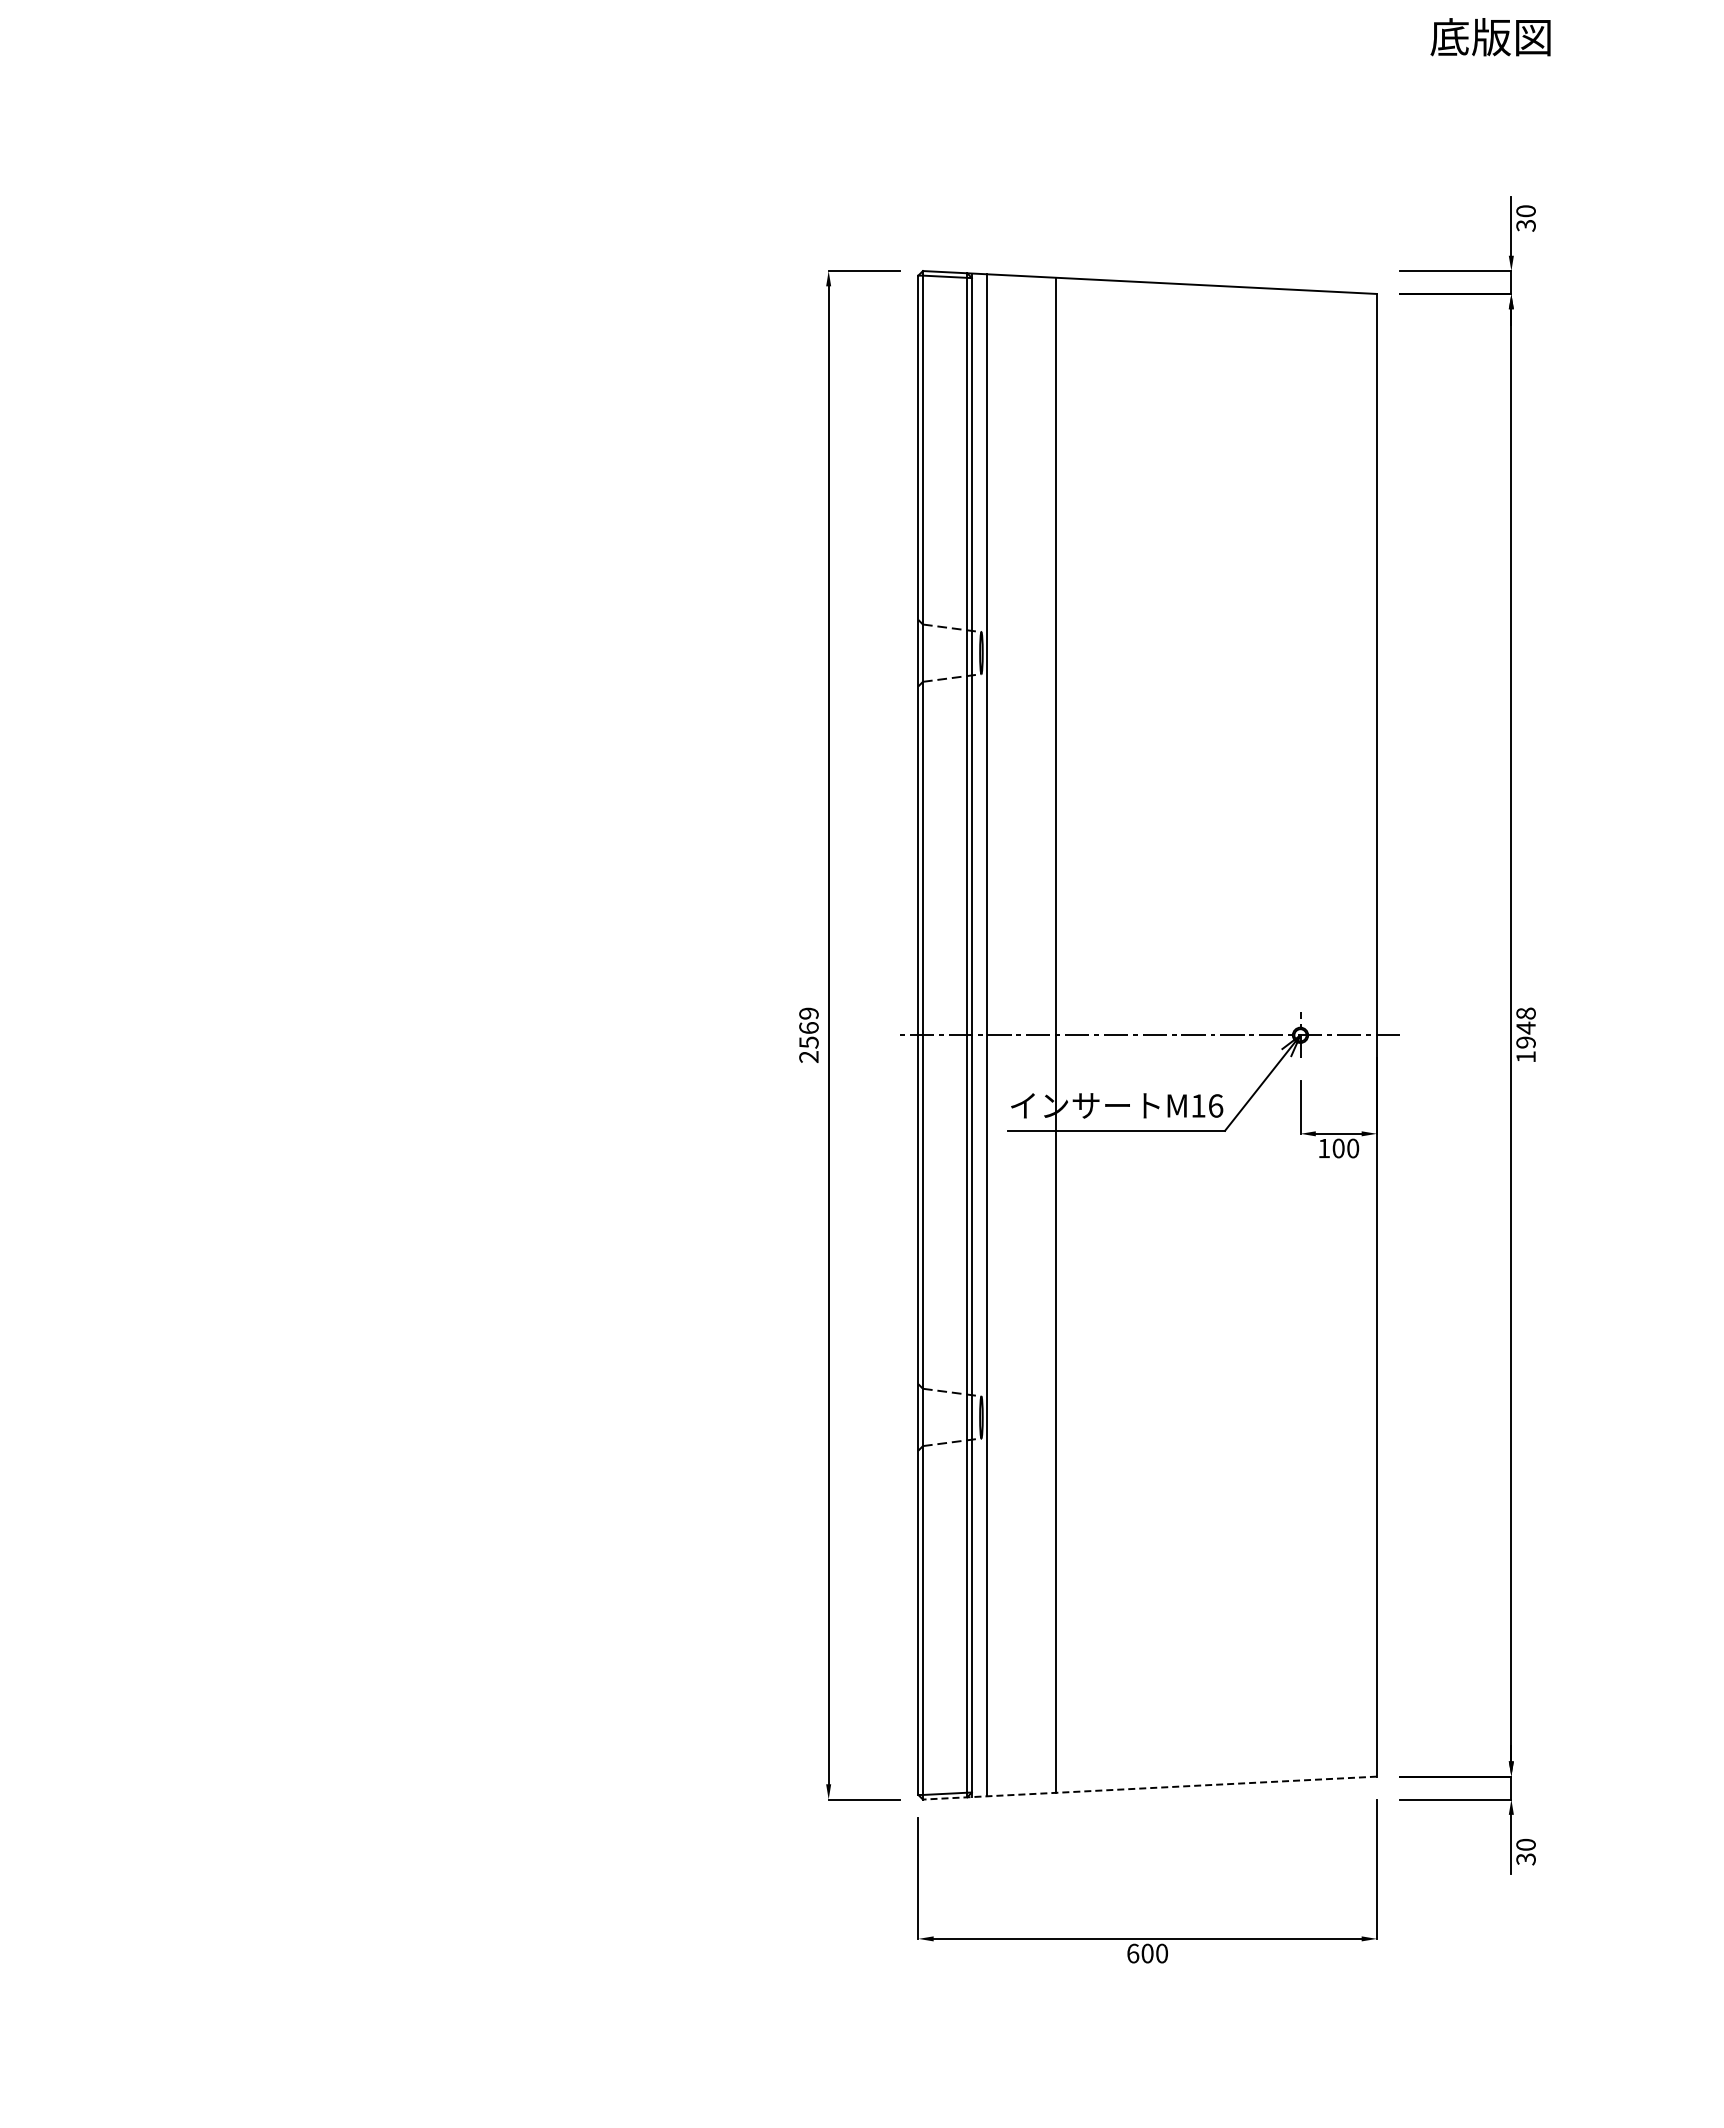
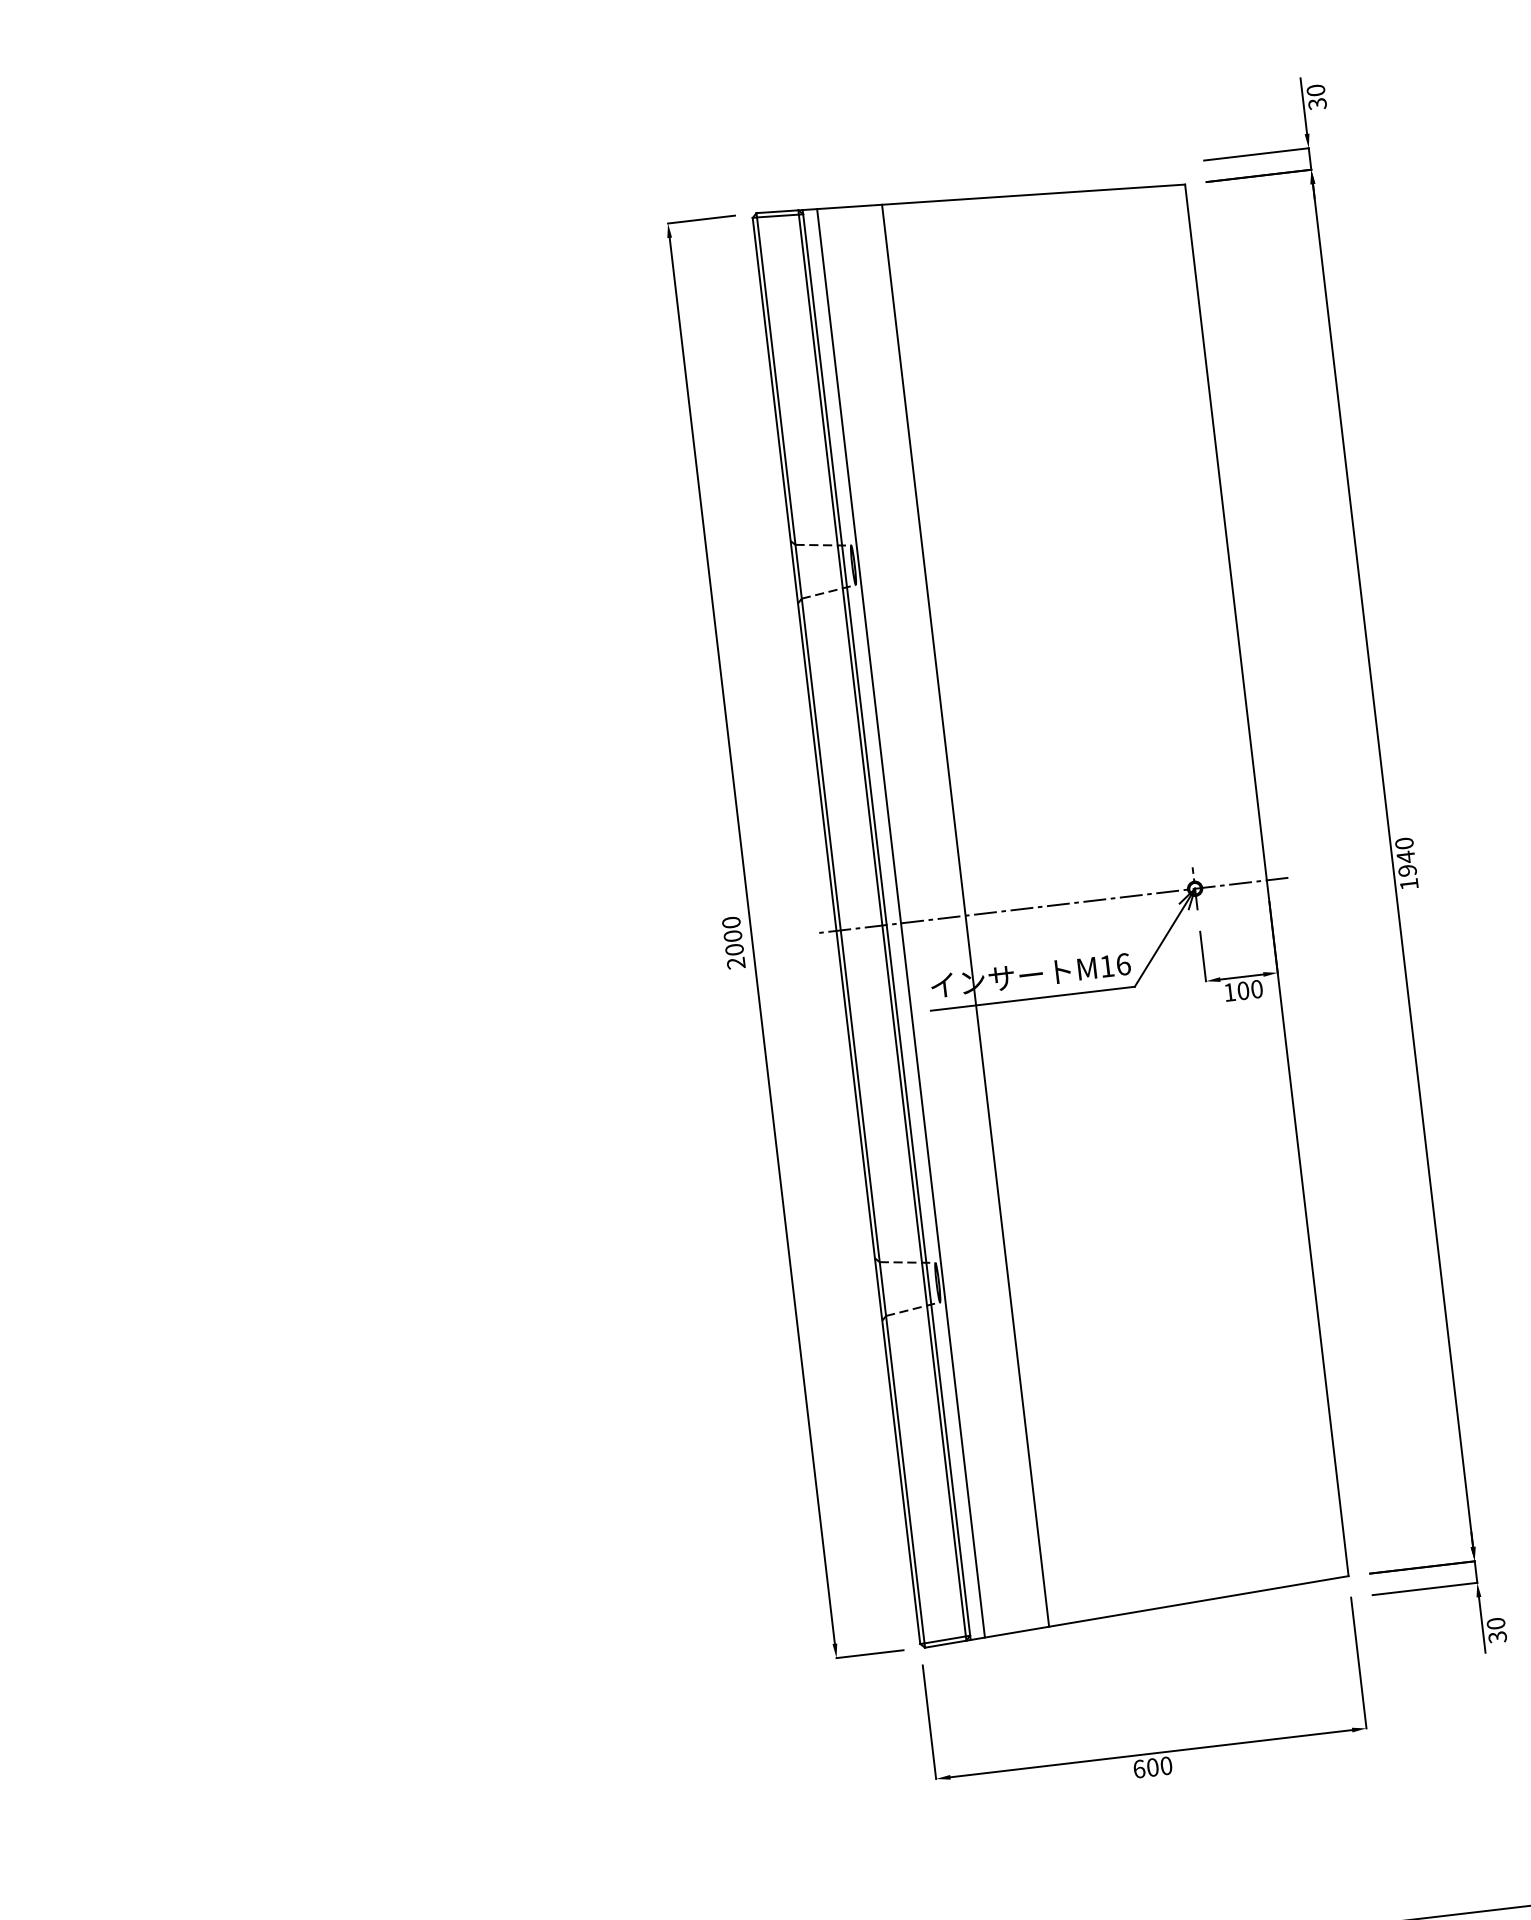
text: (1525, 1013) -> (1403, 843), 1948 -> 1940
text: (808, 1027) -> (732, 935), 2569 -> 2000
line: (1149, 1788) -> (1136, 1612), dashed -> solid

